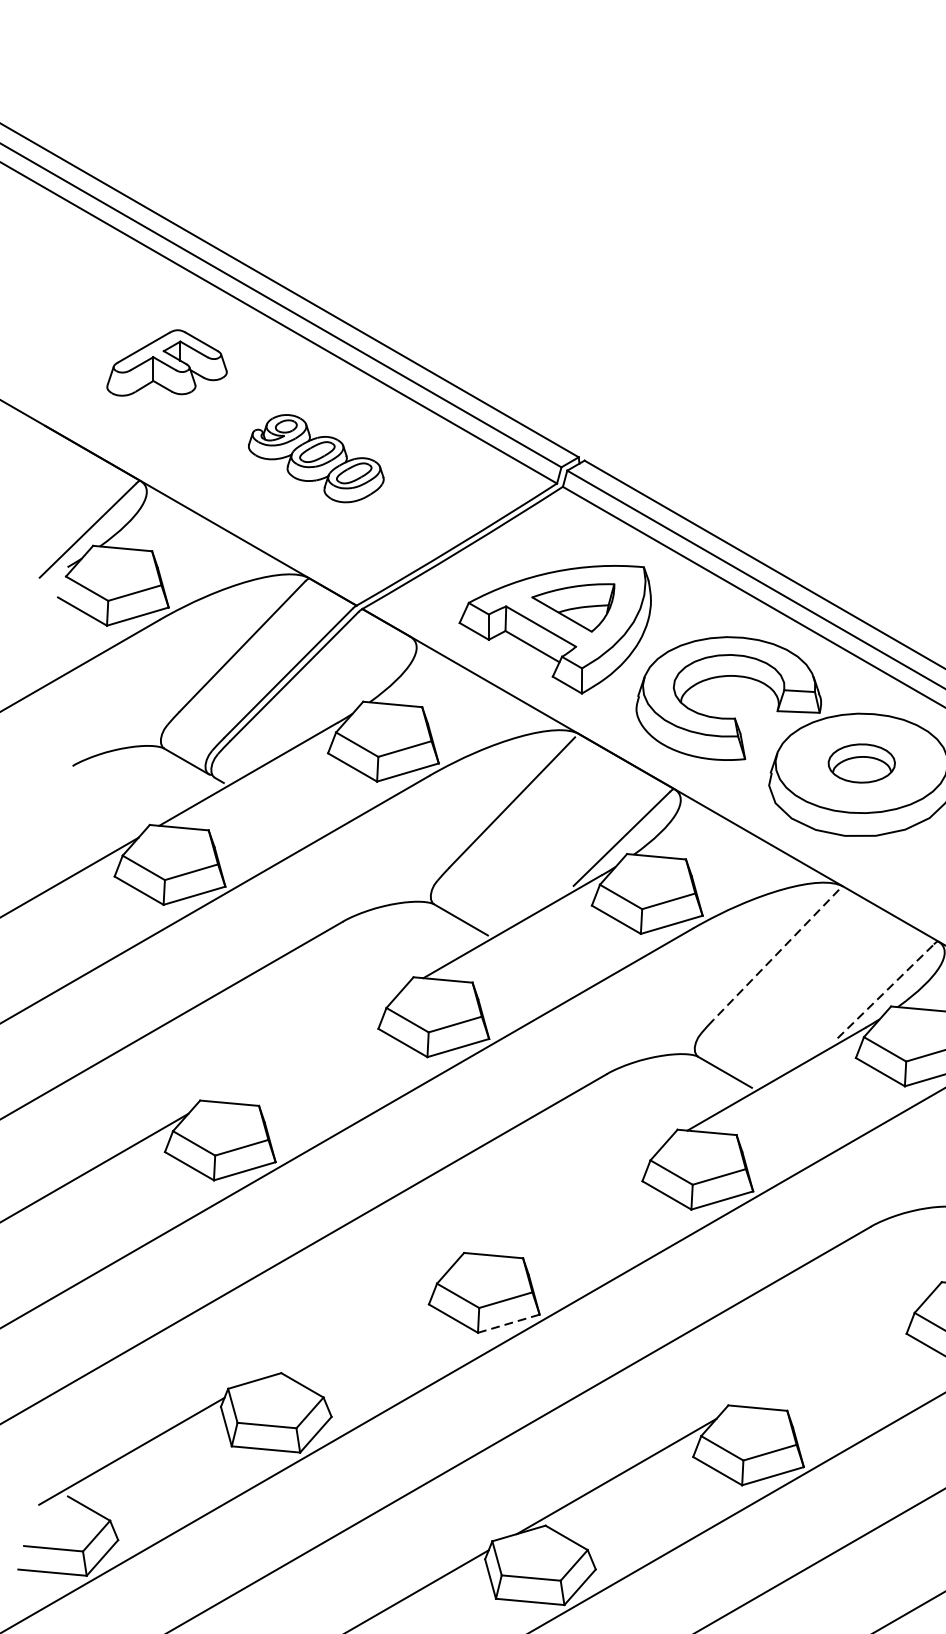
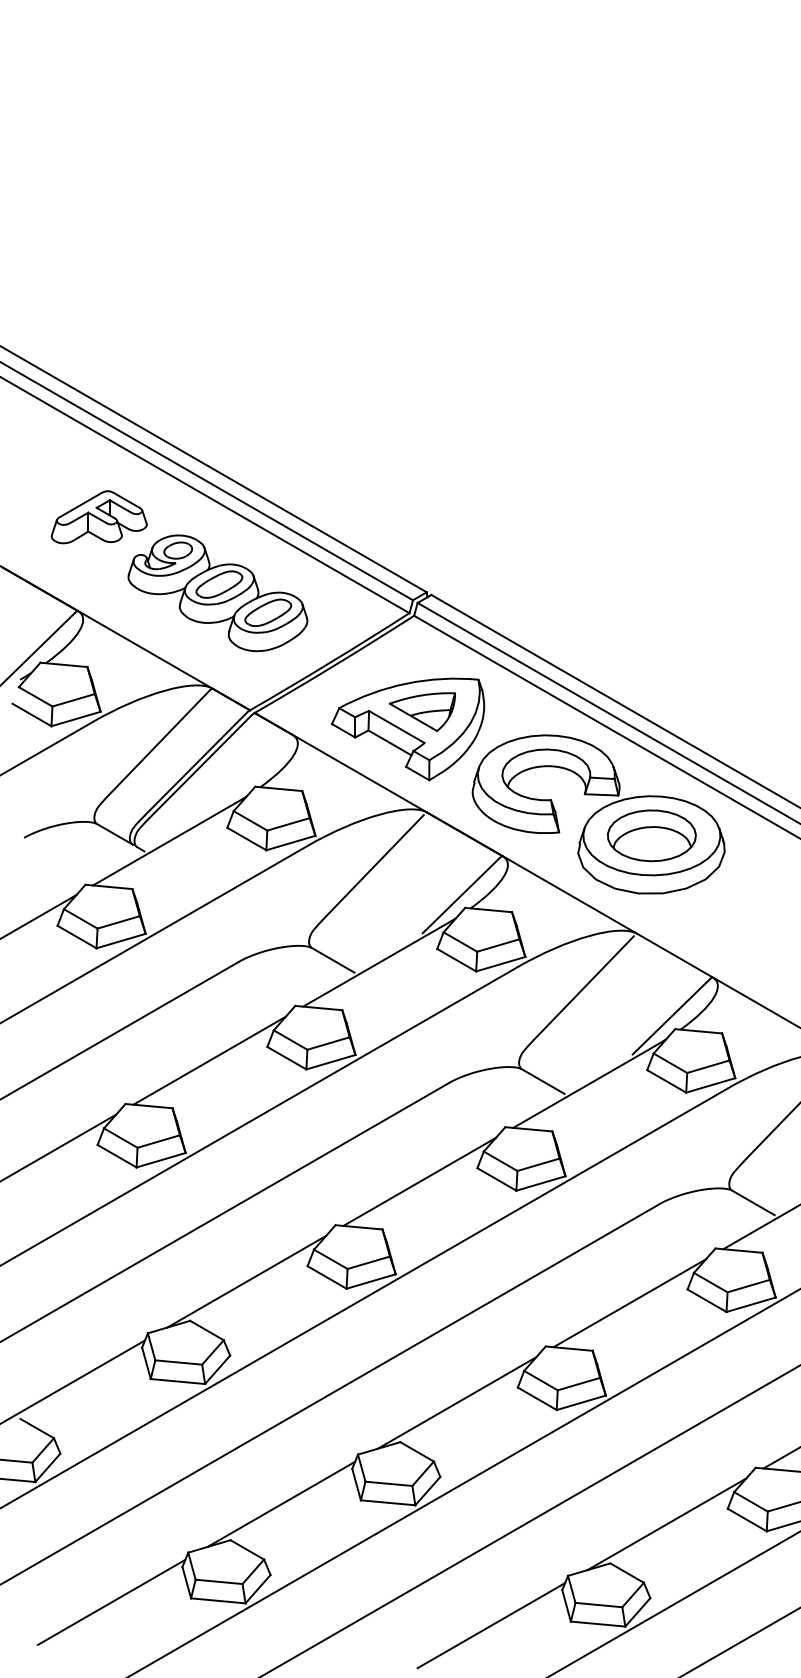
part: (315, 458) -> (217, 593), size x1.67
part: (861, 763) -> (651, 835), size x1.67
line: (775, 955) -> (583, 988), dashed -> solid
line: (886, 990) -> (671, 1016), dashed -> solid
line: (305, 1045) -> (209, 1060), added
line: (569, 1197) -> (419, 1181), added
line: (352, 1323) -> (246, 1281), added
line: (509, 1323) -> (371, 1281), dashed -> solid
line: (833, 1351) -> (629, 1303), added

